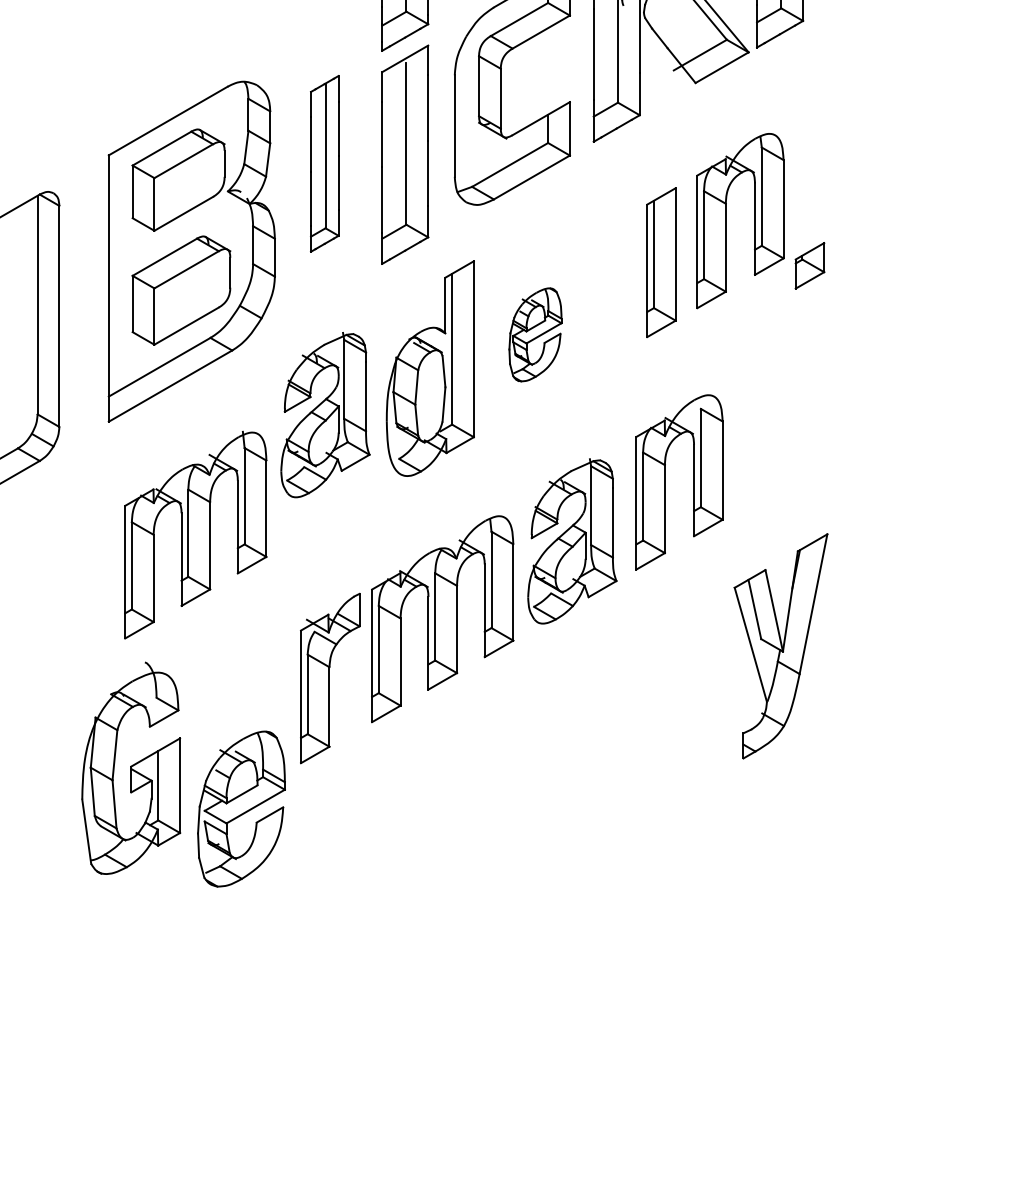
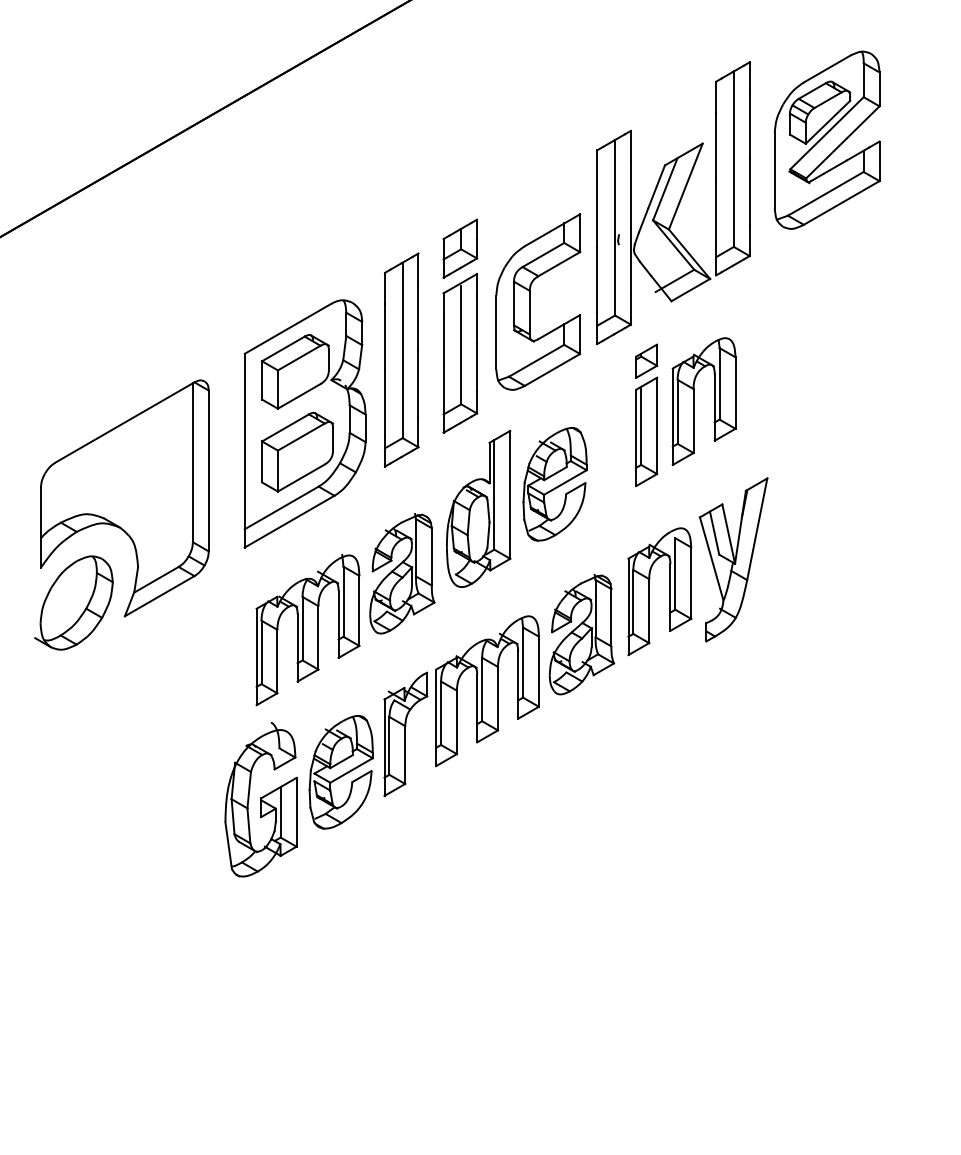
part: (324, 163) -> (401, 359), size x1.67
part: (809, 264) -> (646, 360), moved
part: (534, 335) -> (554, 484), size x1.67
part: (325, 414) -> (402, 573), moved
part: (780, 645) -> (733, 559), moved
part: (240, 809) -> (340, 772), moved

